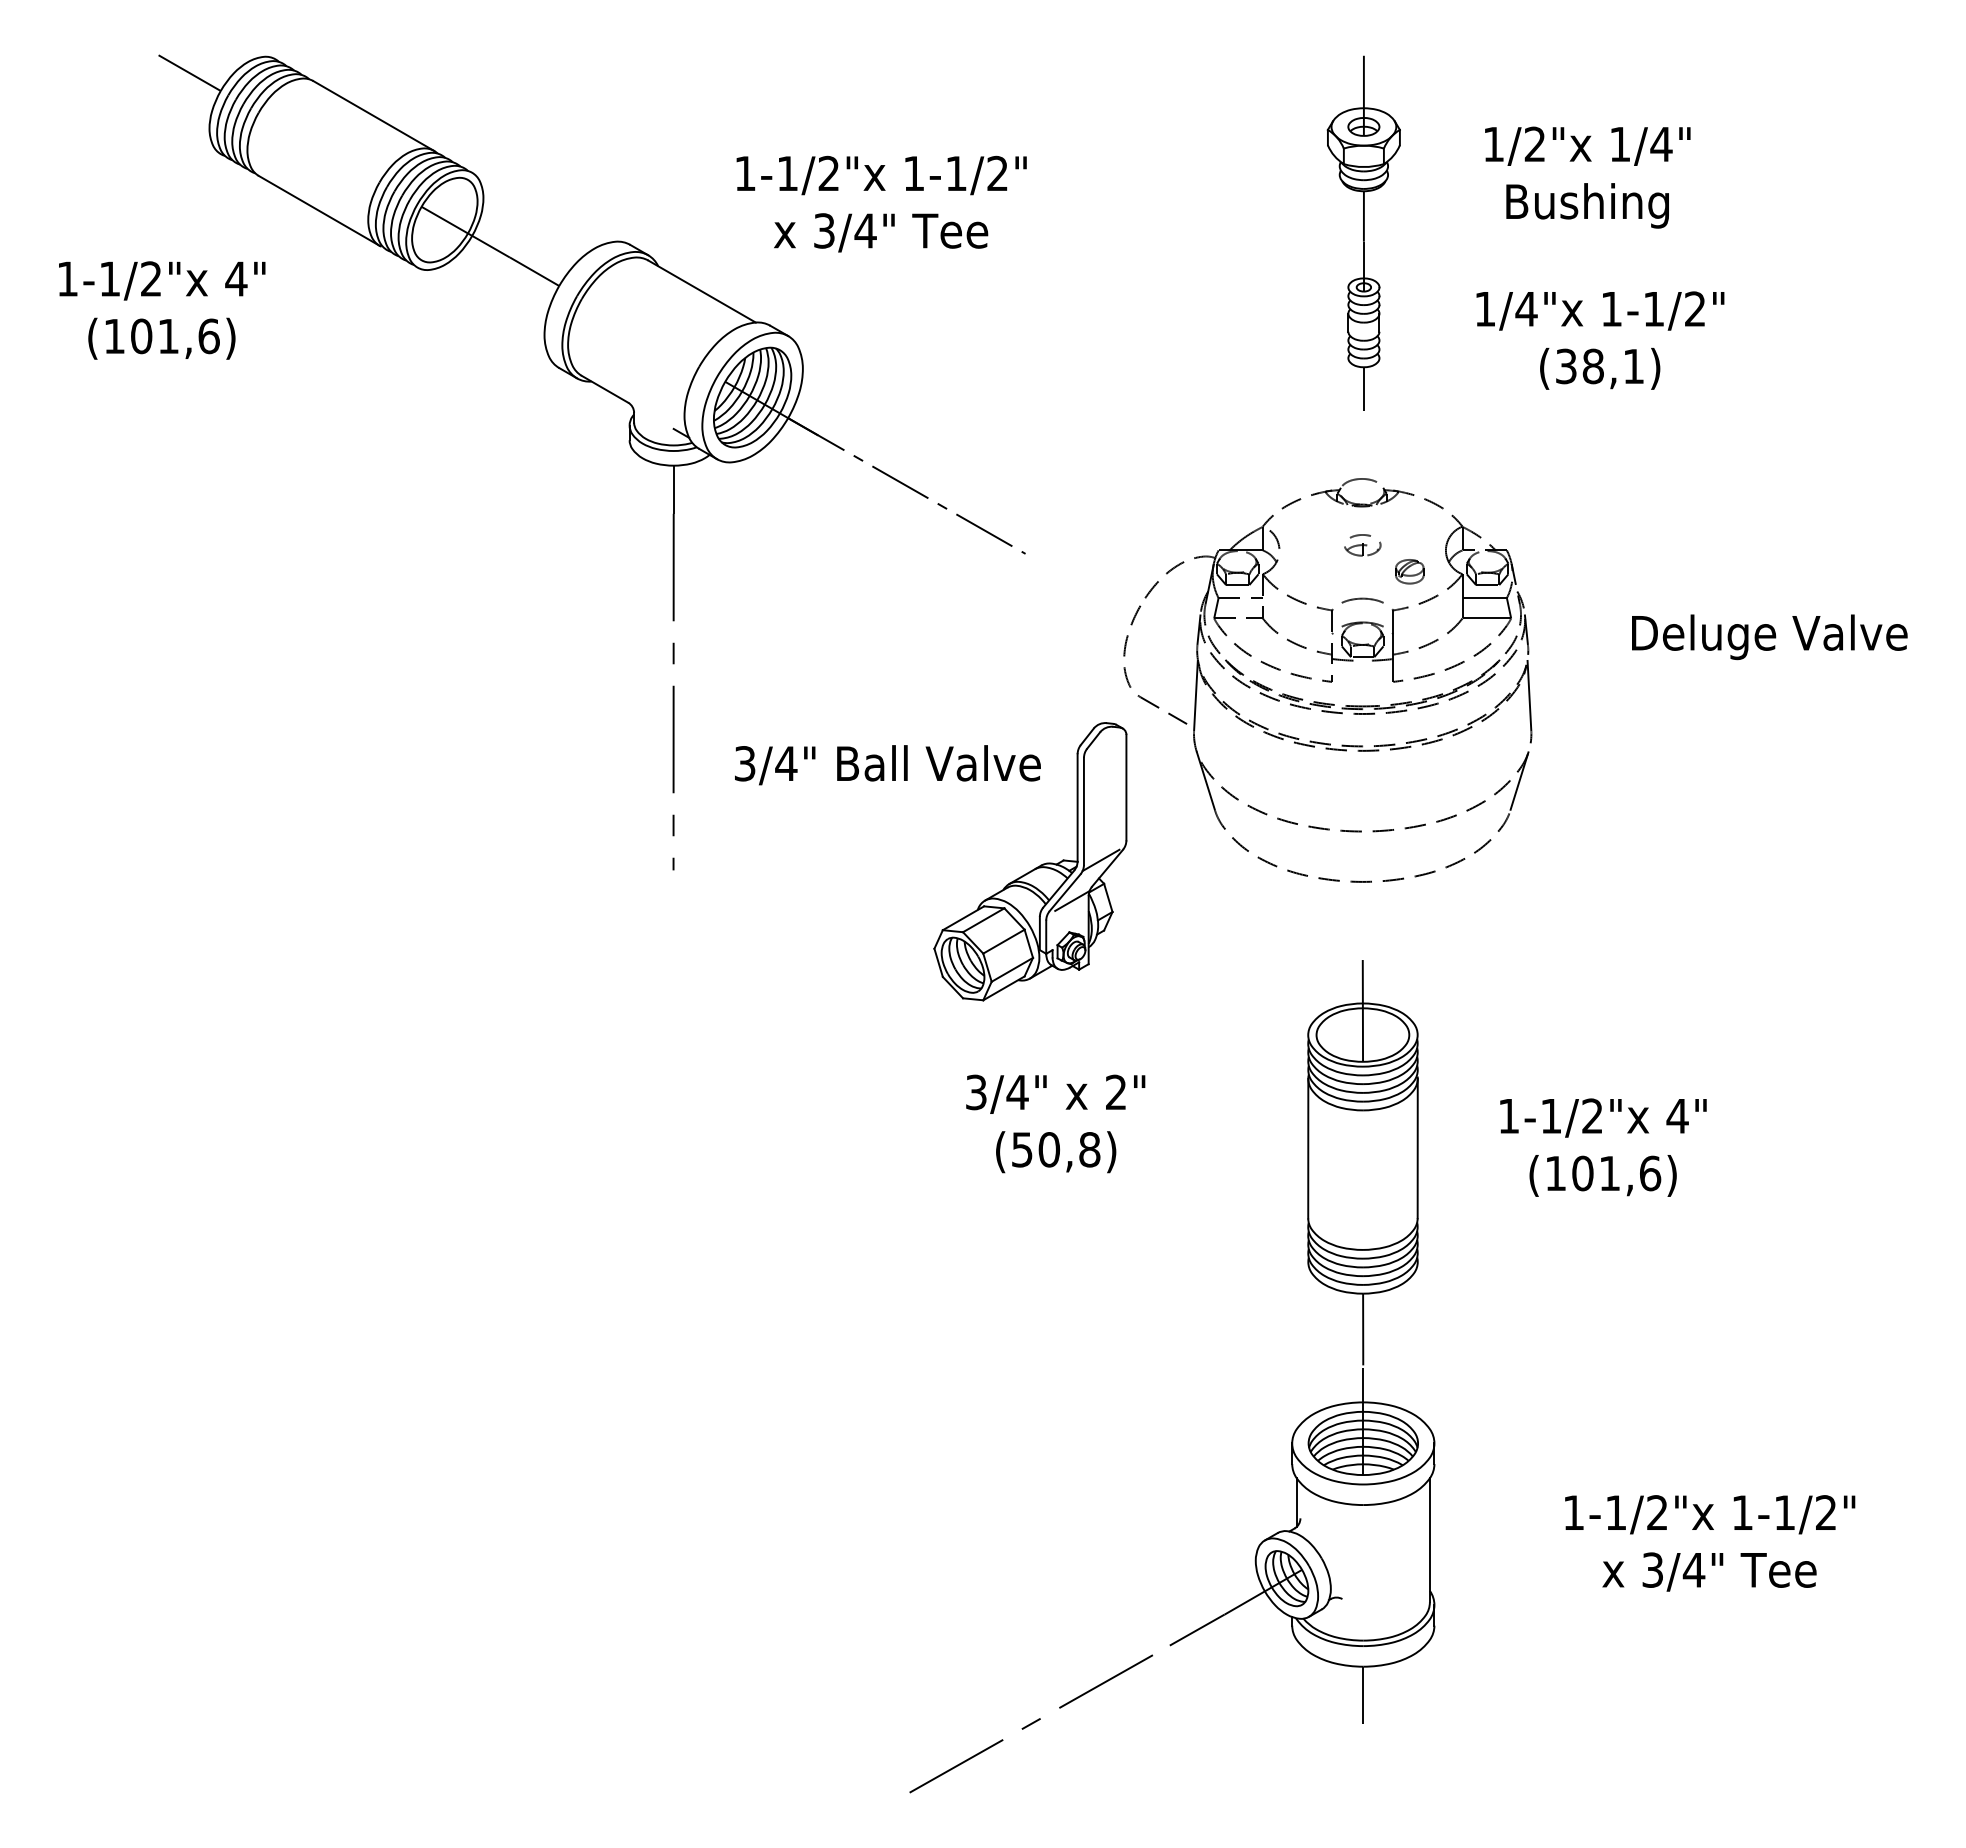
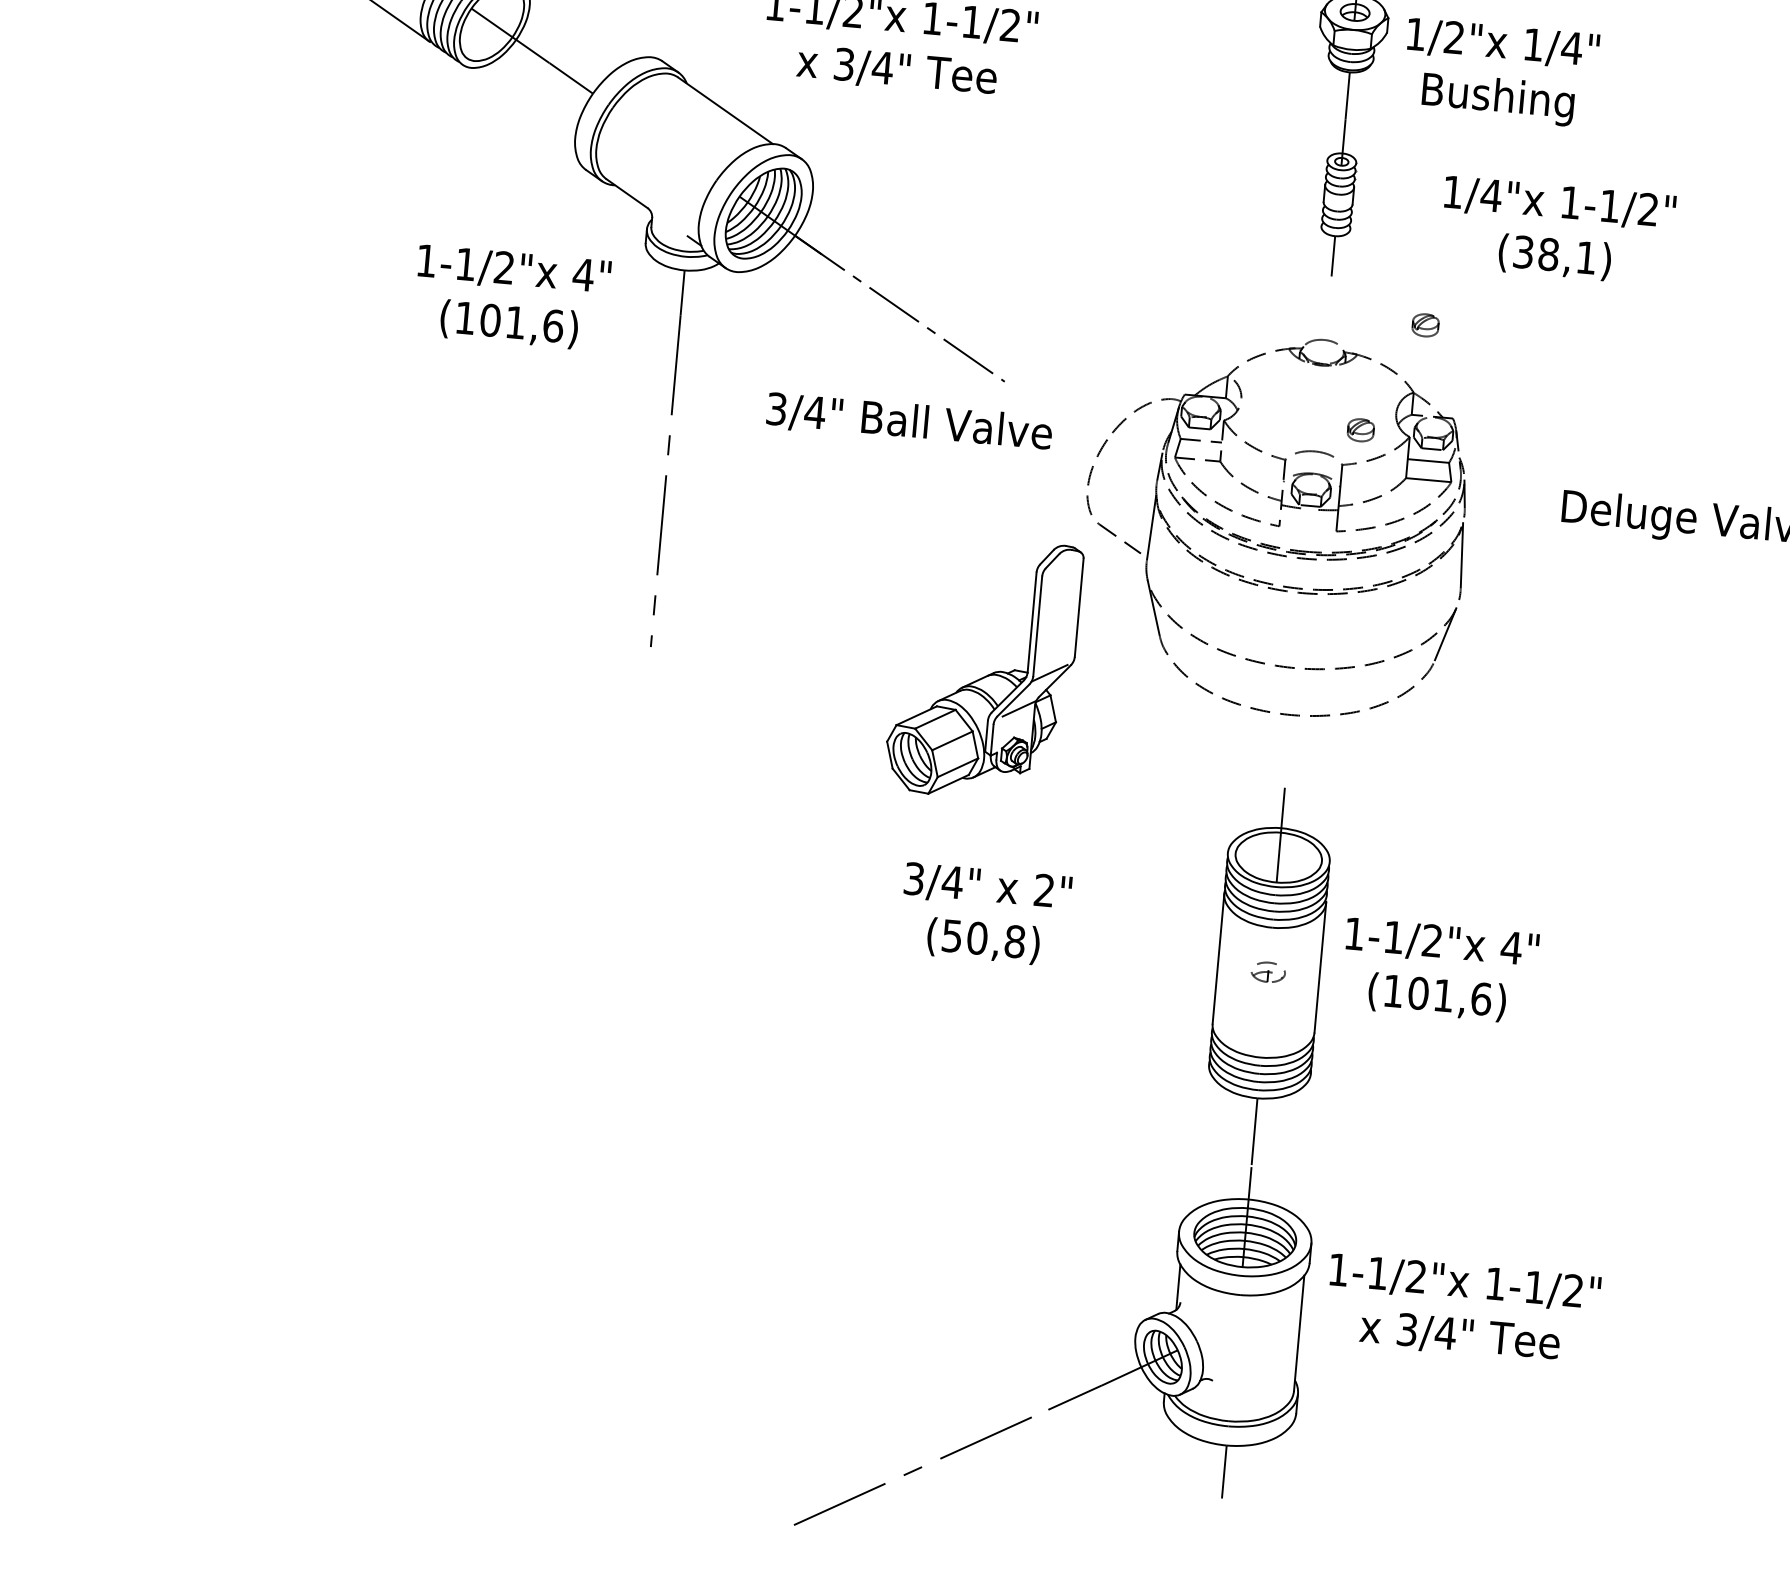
text: (1587, 177) -> (1500, 72), moved
text: (162, 310) -> (512, 298), moved
part: (1468, 453) -> (1425, 325), added
part: (1362, 545) -> (1268, 972), moved
text: (887, 765) -> (909, 422), moved
text: (1603, 1147) -> (1439, 970), moved
text: (1710, 1543) -> (1463, 1309), moved

